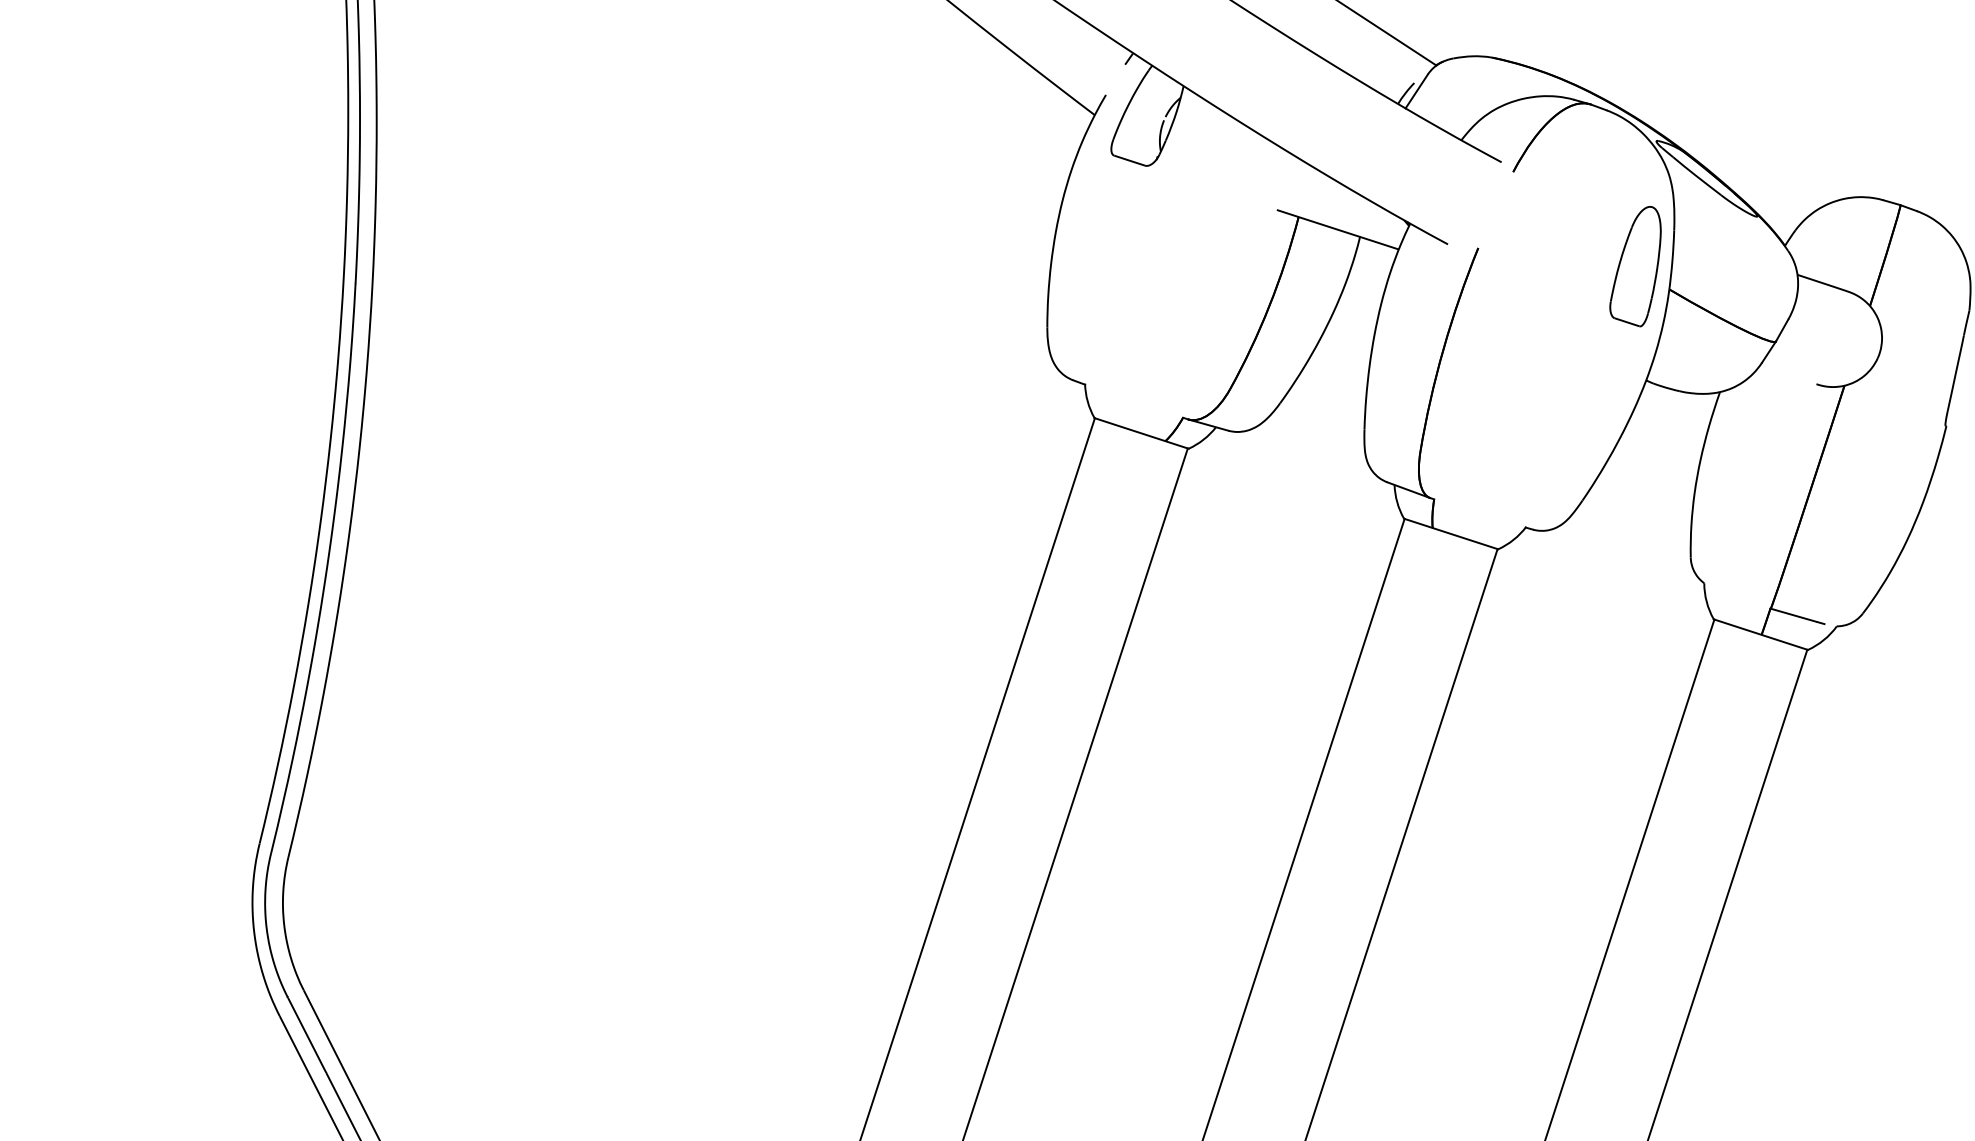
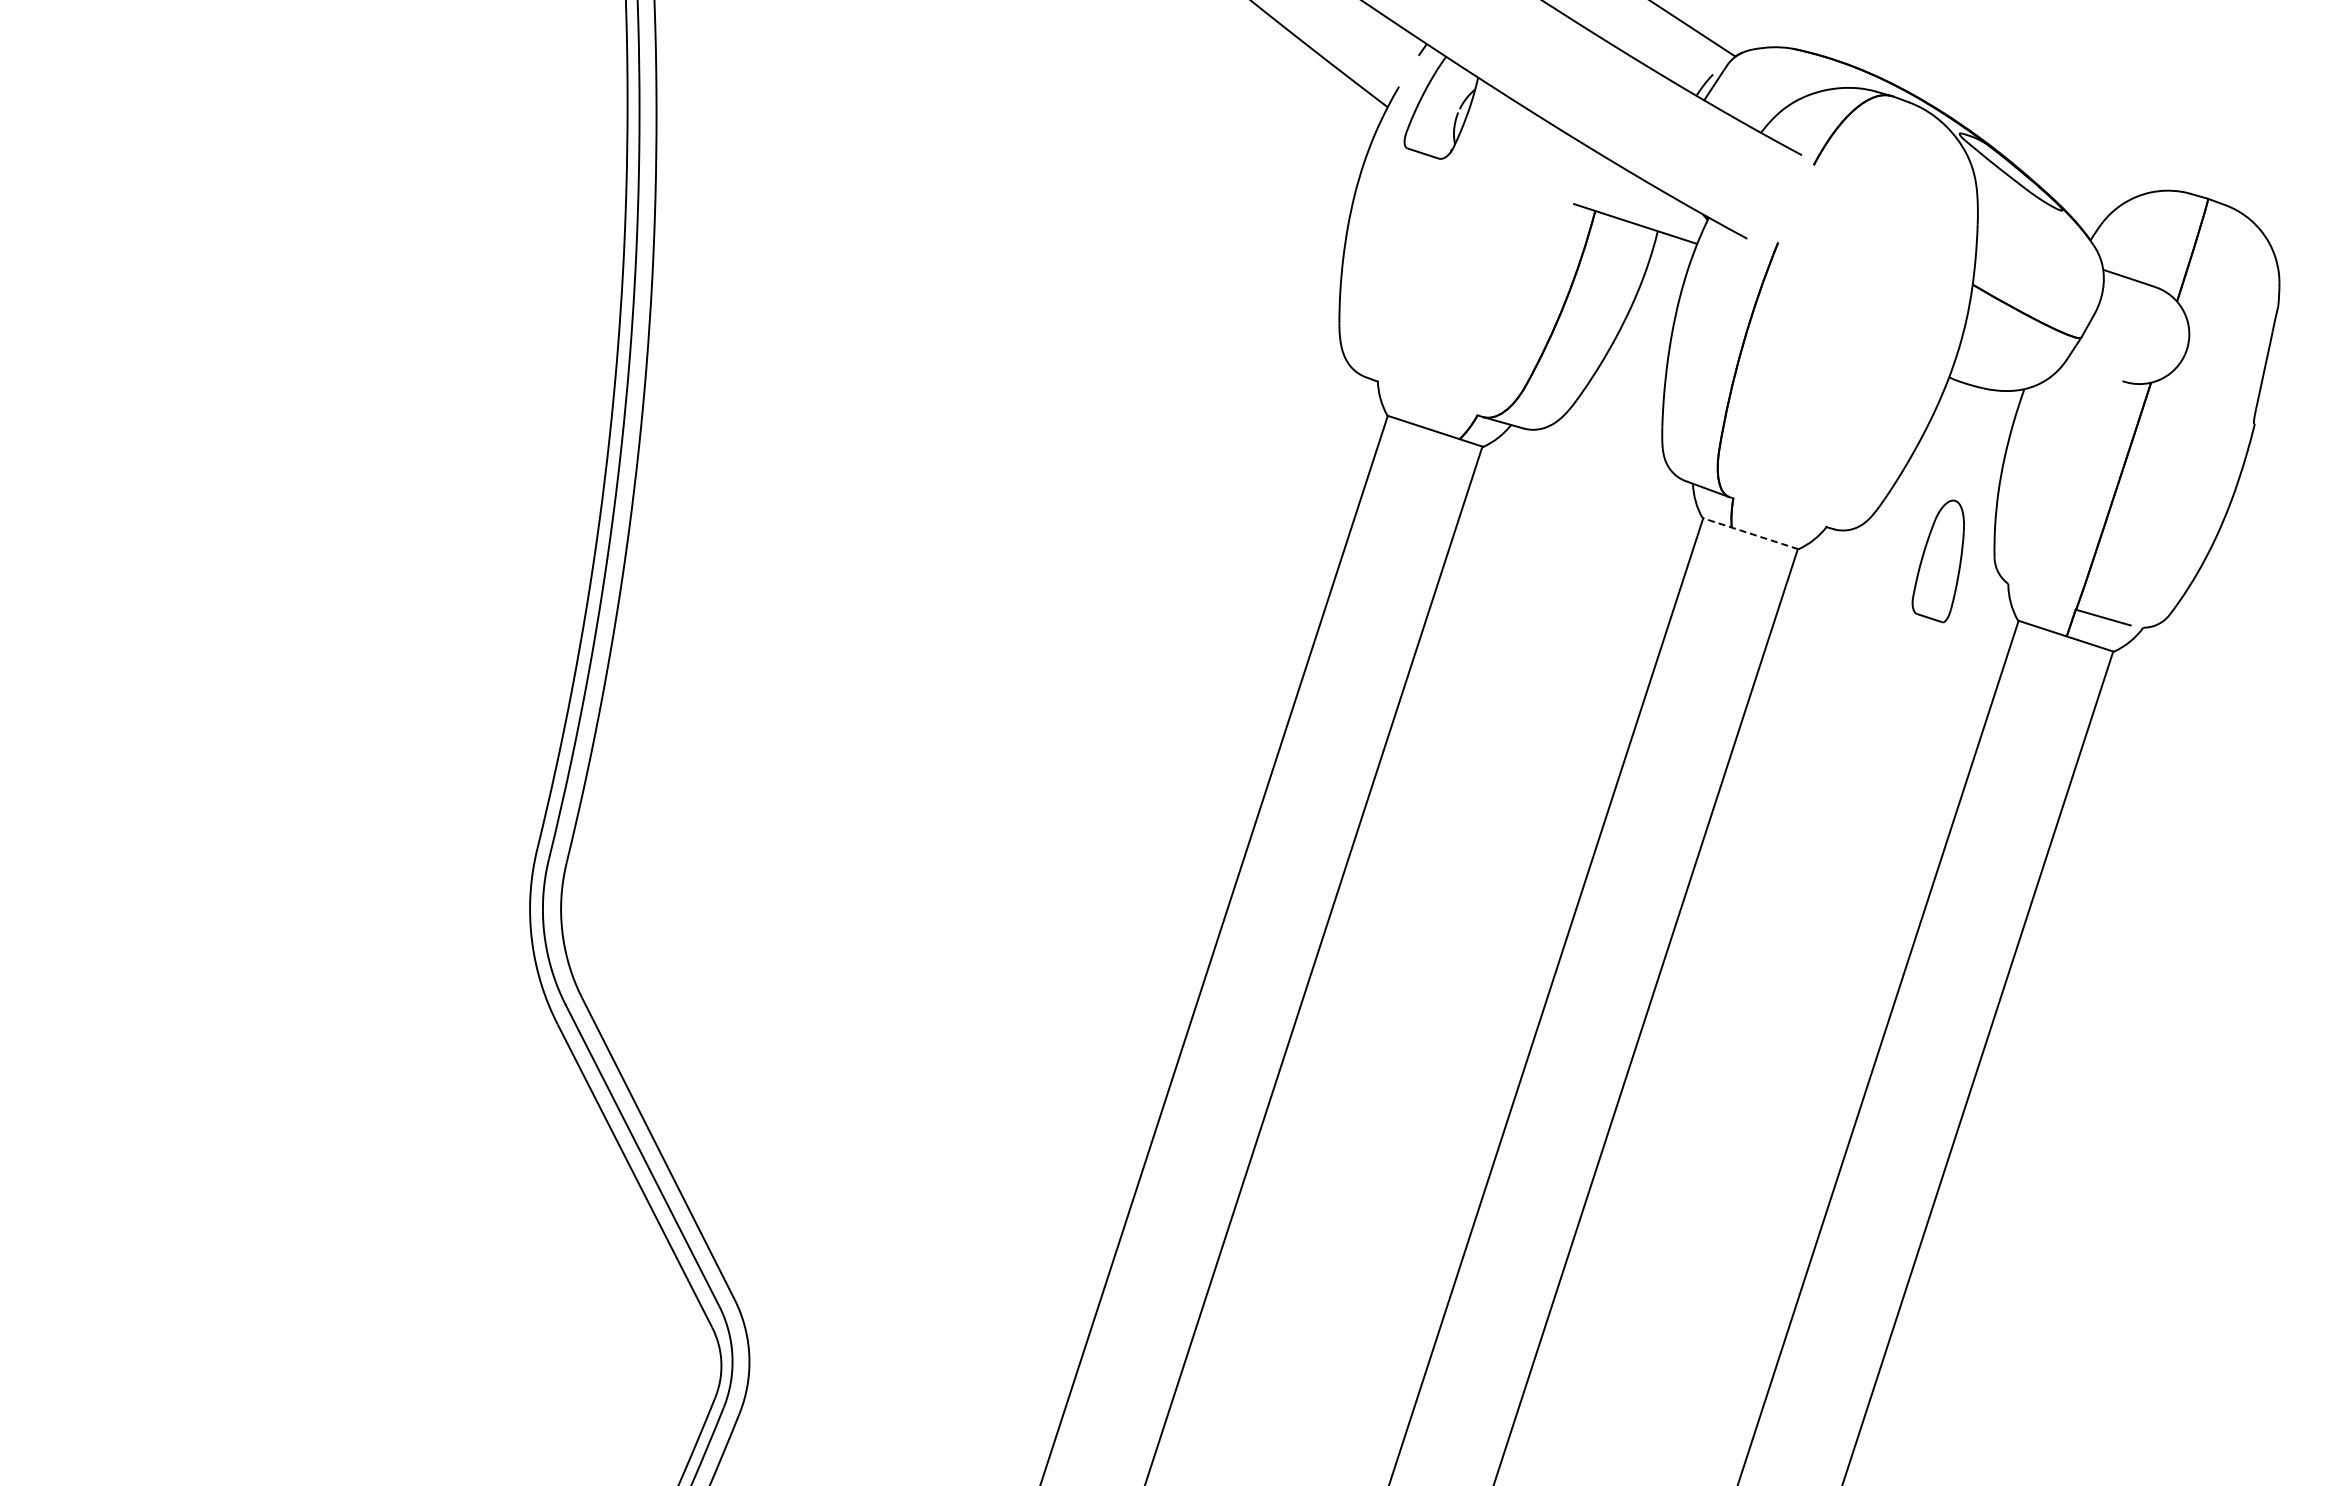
part: (1634, 266) -> (1937, 561), moved
line: (1451, 533) -> (1750, 533), solid -> dashed

